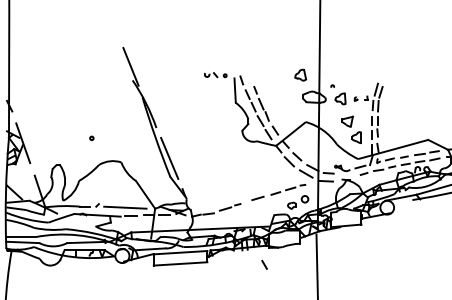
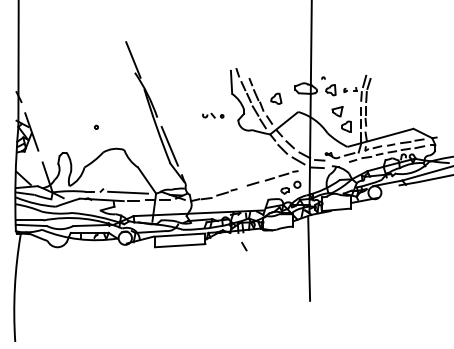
part: (215, 74) -> (213, 115), moved
part: (300, 74) -> (276, 98), moved
line: (264, 264) -> (244, 246), moved

